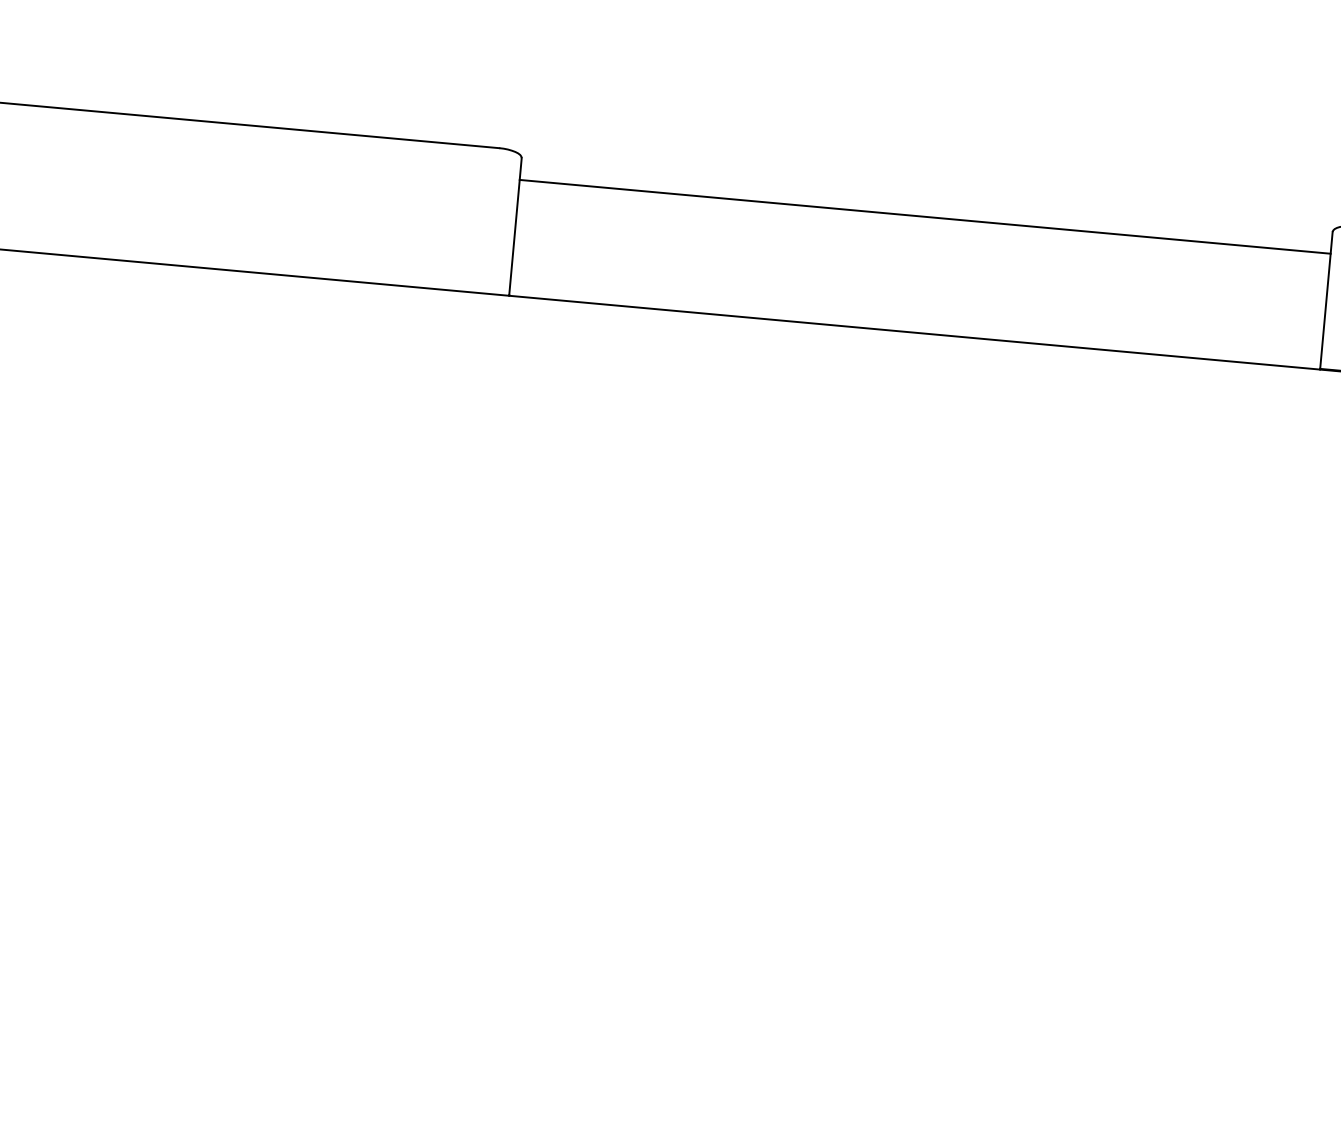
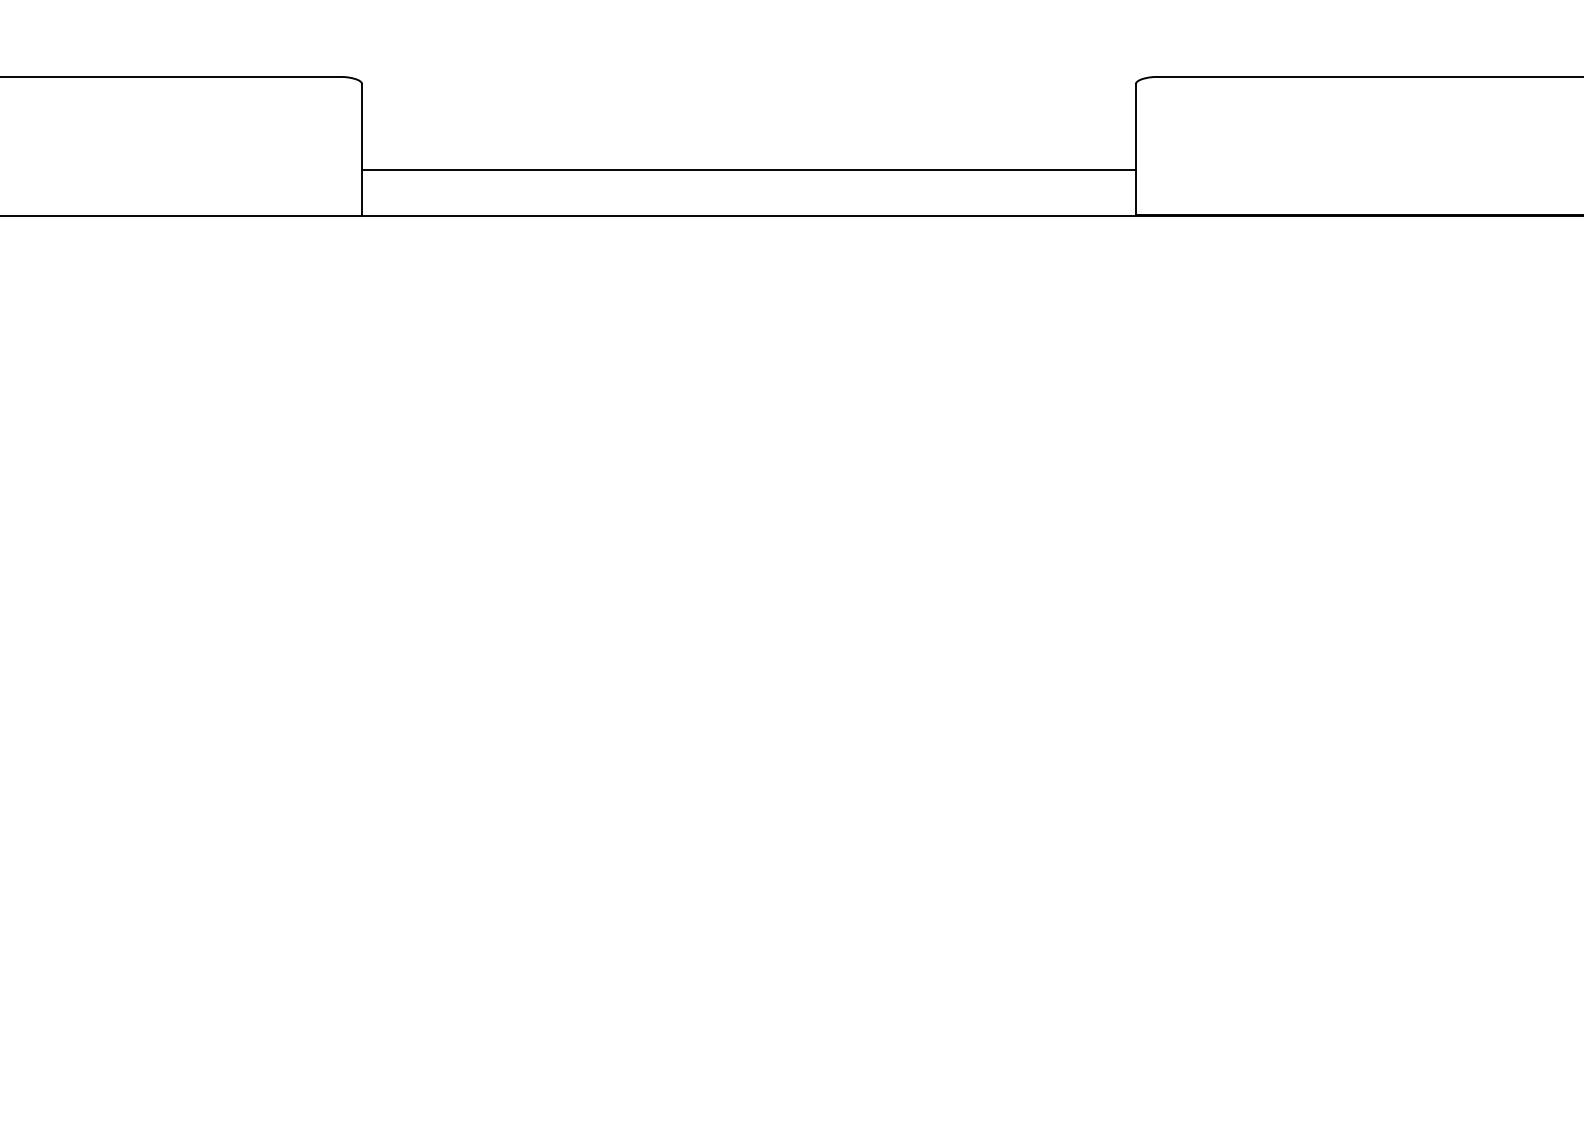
line: (924, 217) -> (748, 170), moved

